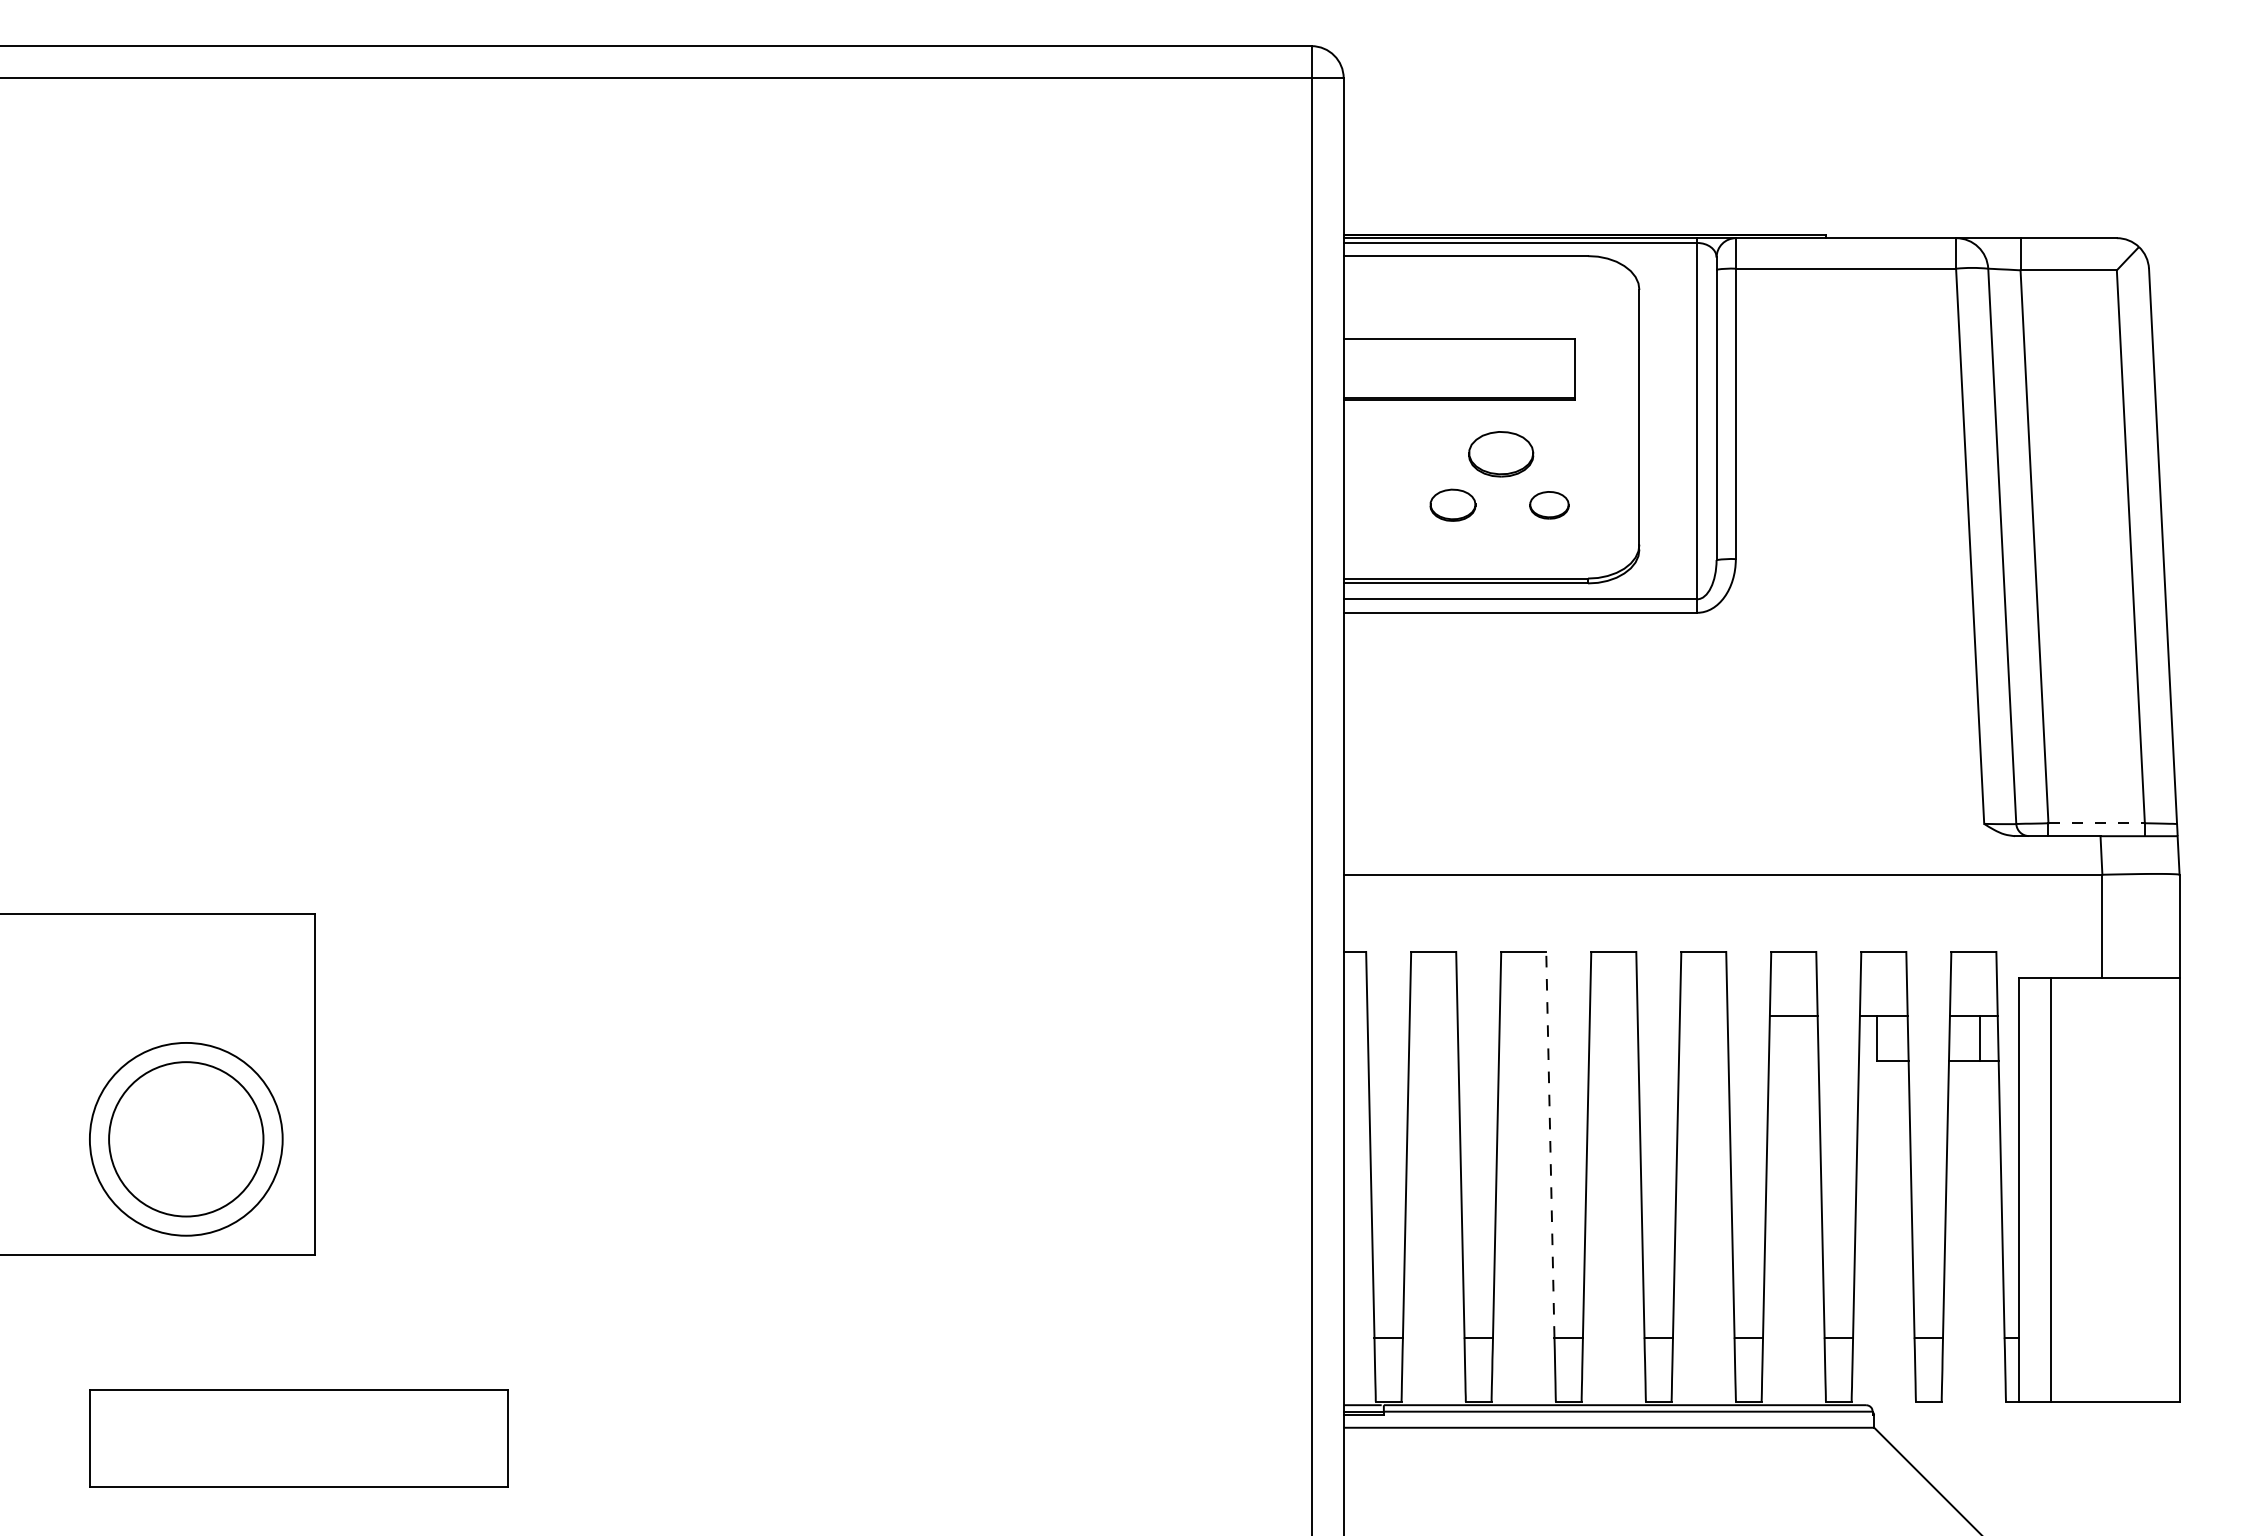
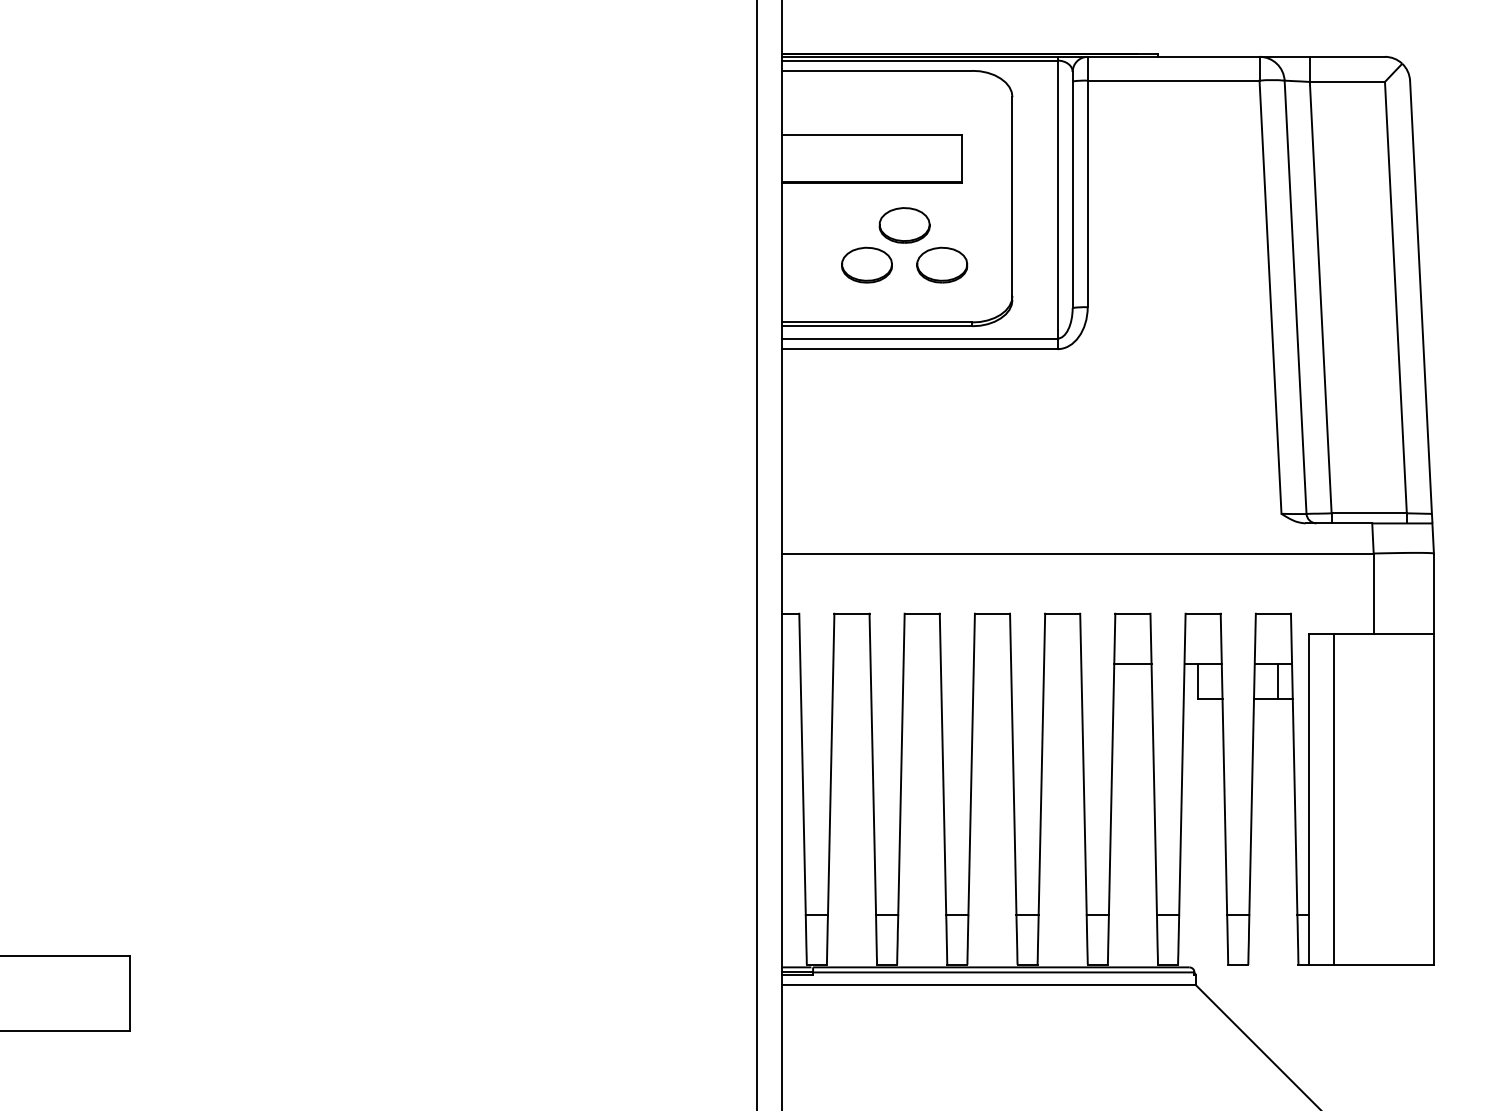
part: (1452, 505) -> (866, 265), size x1.43
part: (1549, 505) -> (942, 265), size x1.67
line: (2097, 823) -> (1369, 513), dashed -> solid
line: (1550, 1144) -> (943, 763), dashed -> solid

